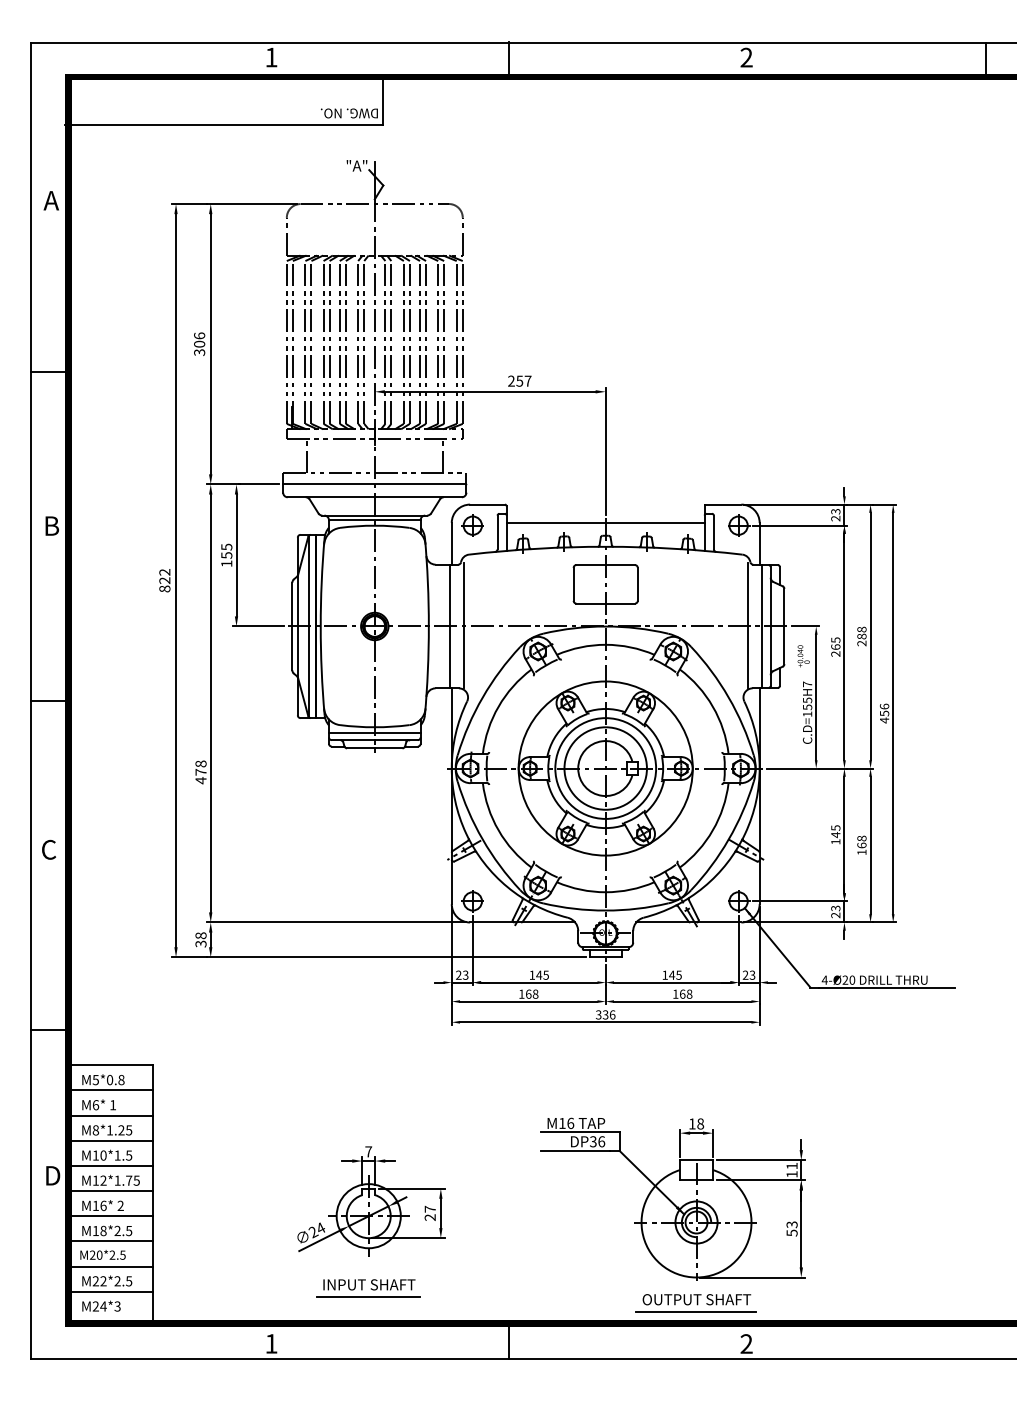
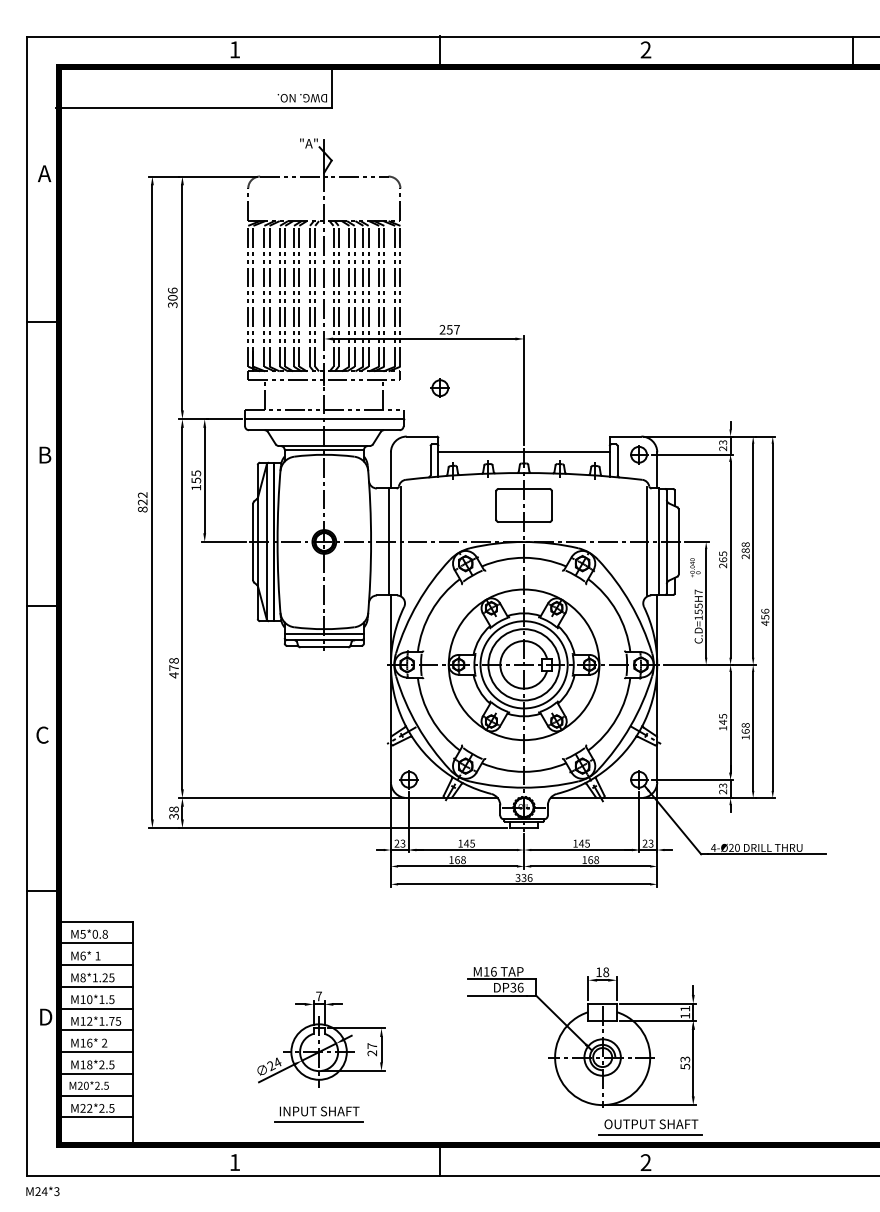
part: (472, 525) -> (440, 388), moved
part: (695, 1303) -> (650, 1127), moved
text: (101, 1305) -> (42, 1190), moved

